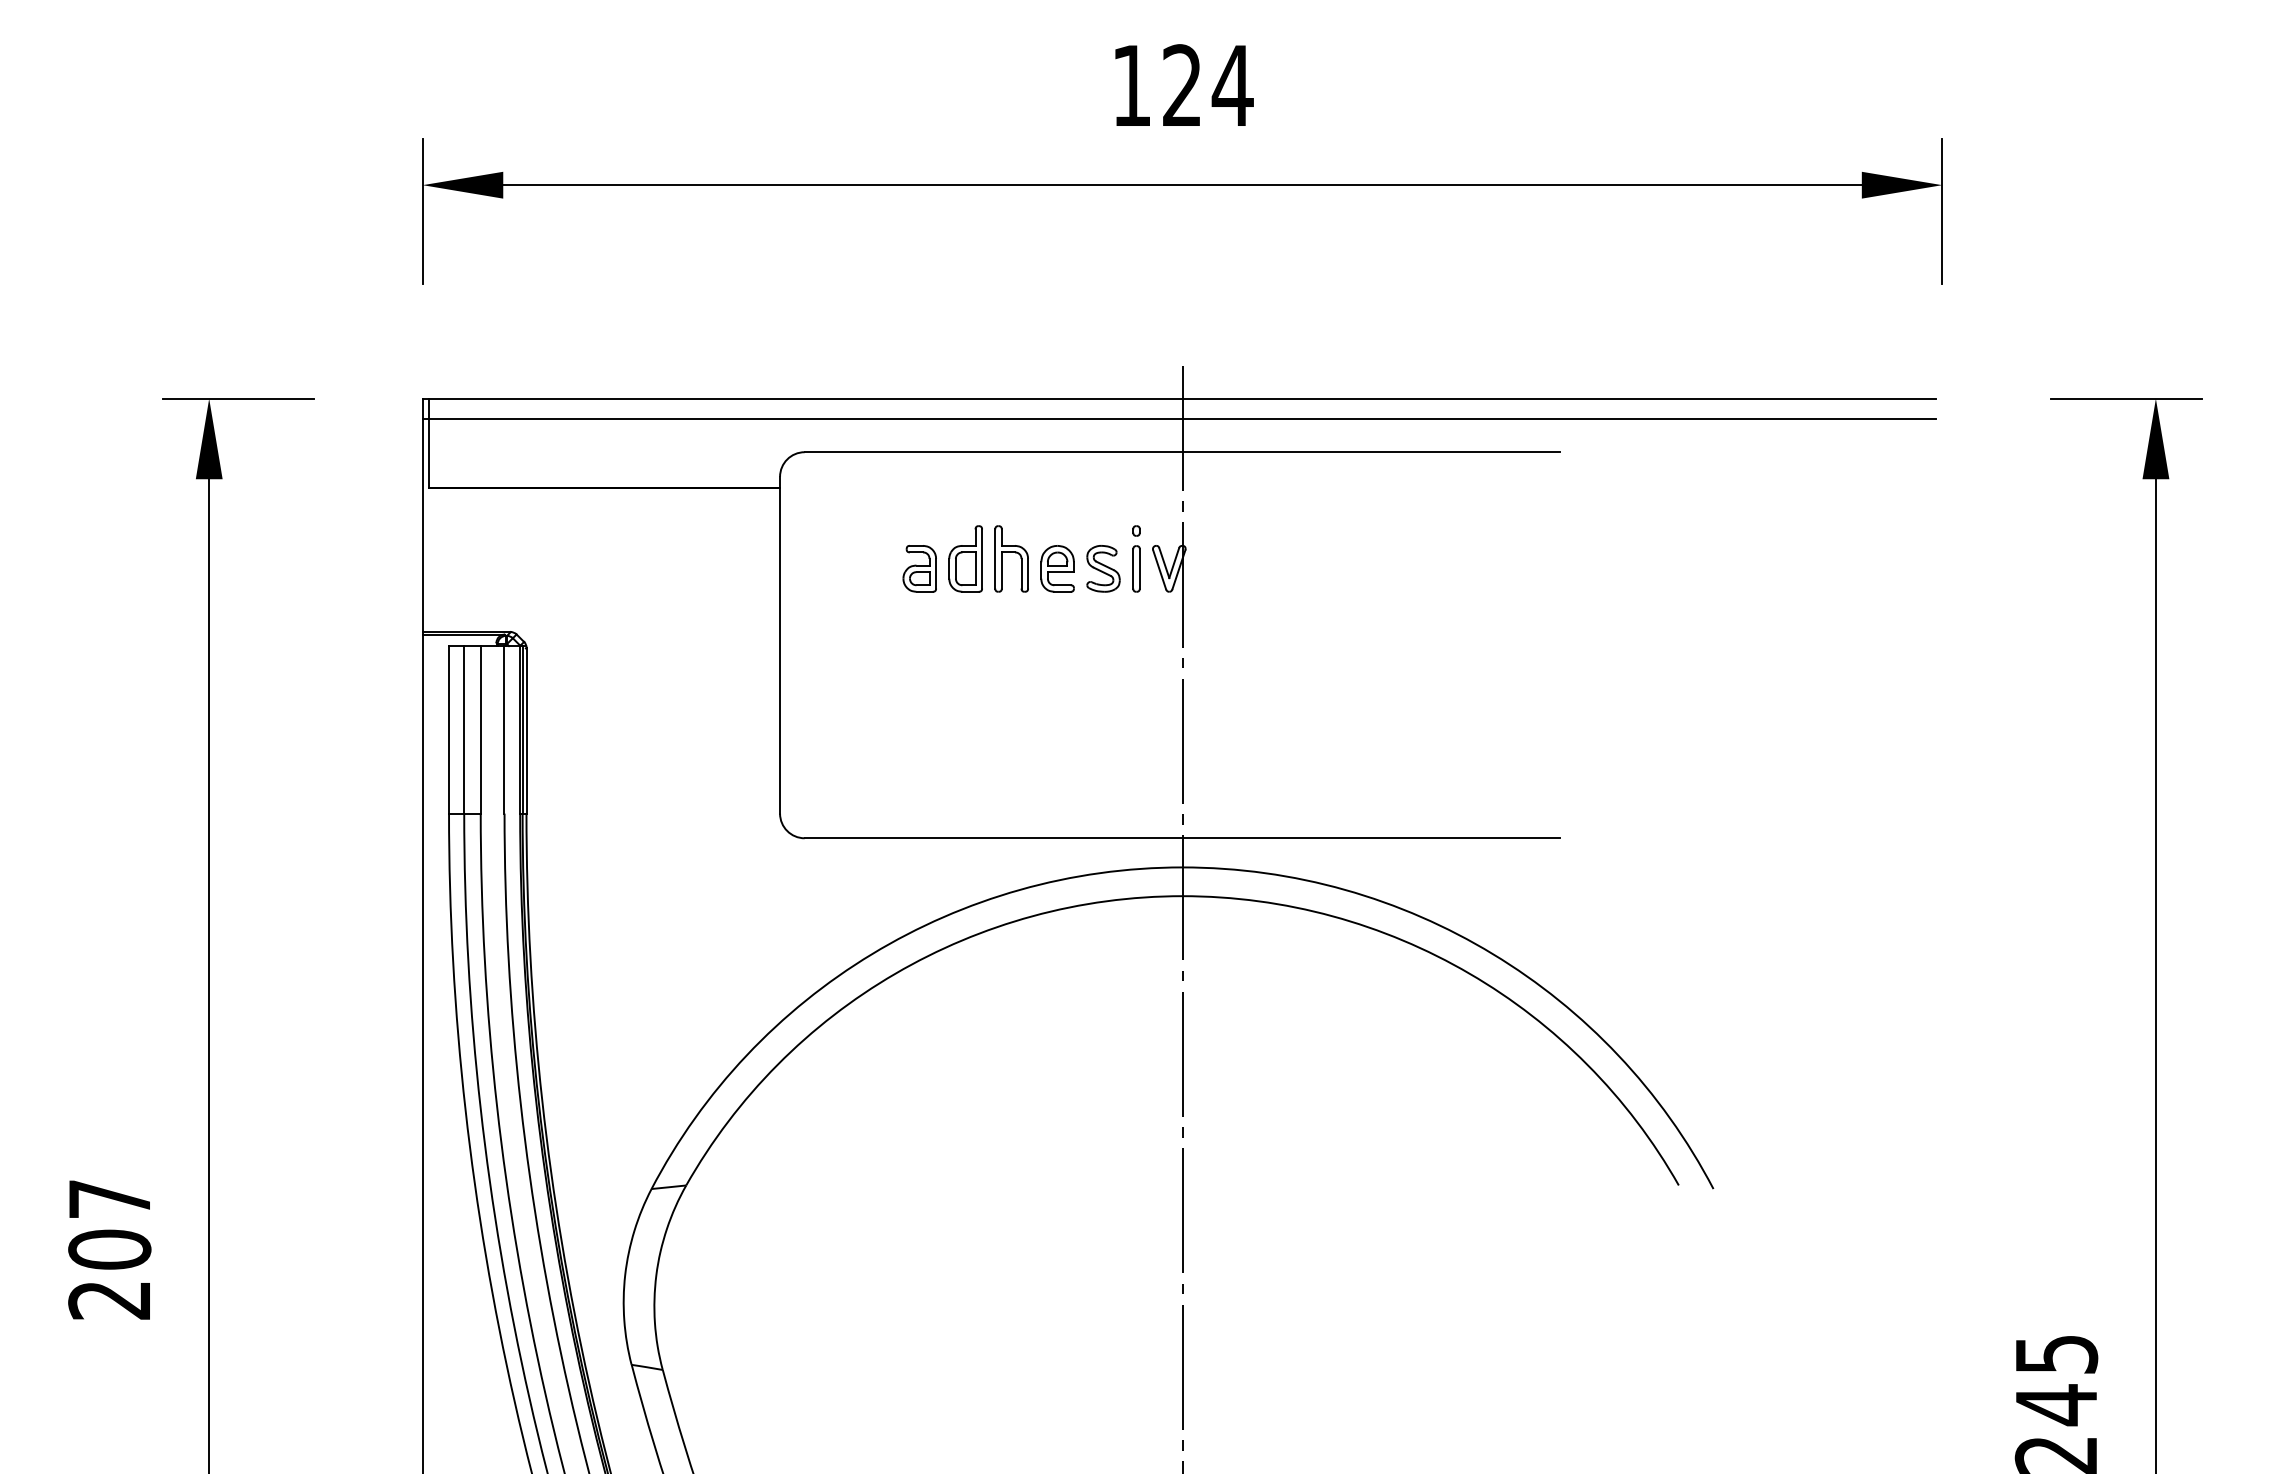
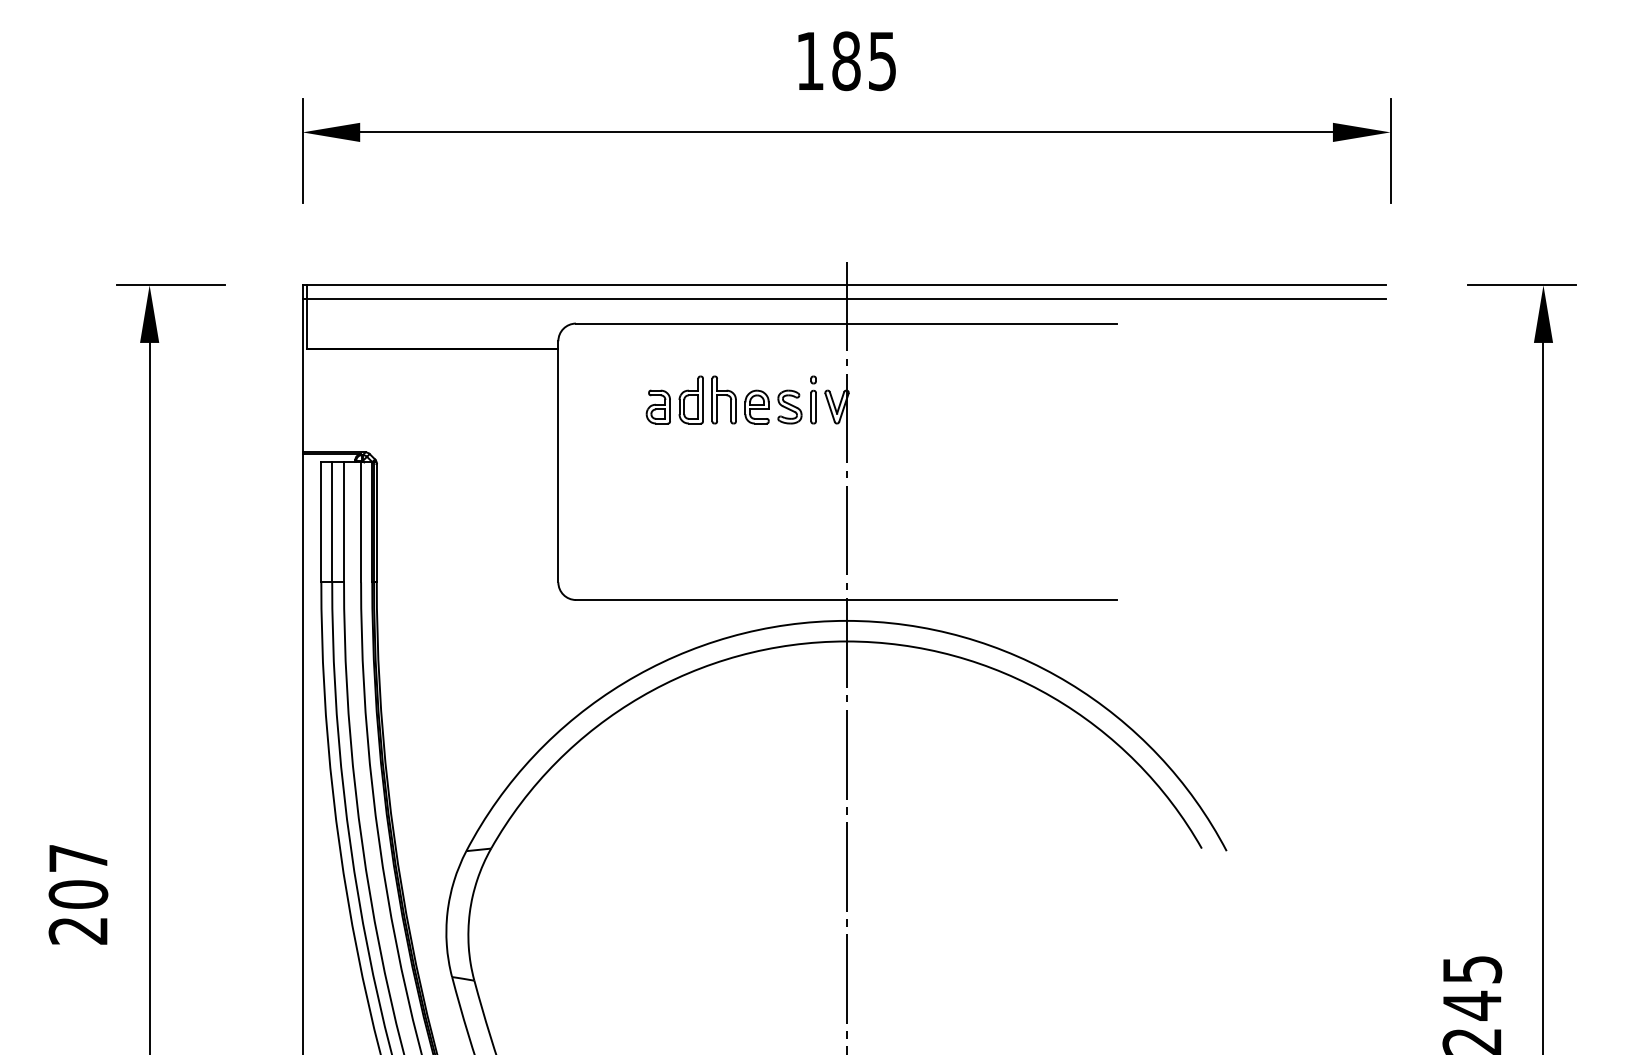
text: (1207, 85) -> (864, 61), 124 -> 185

